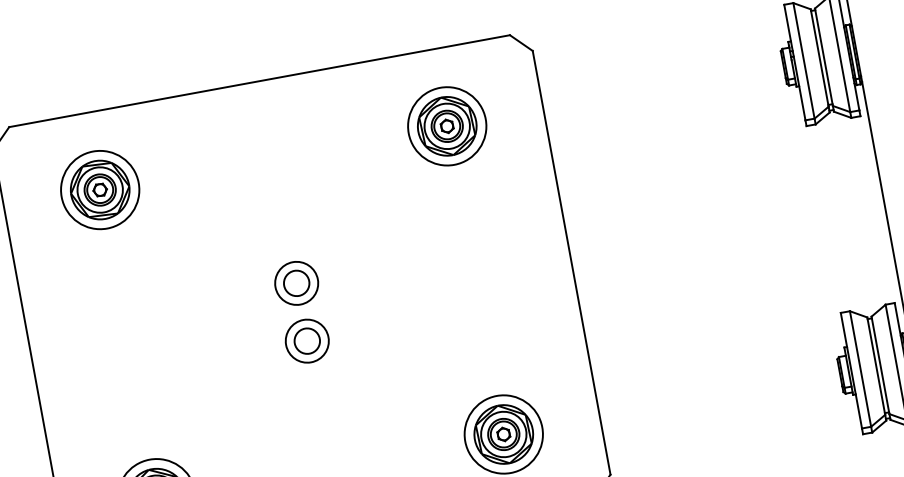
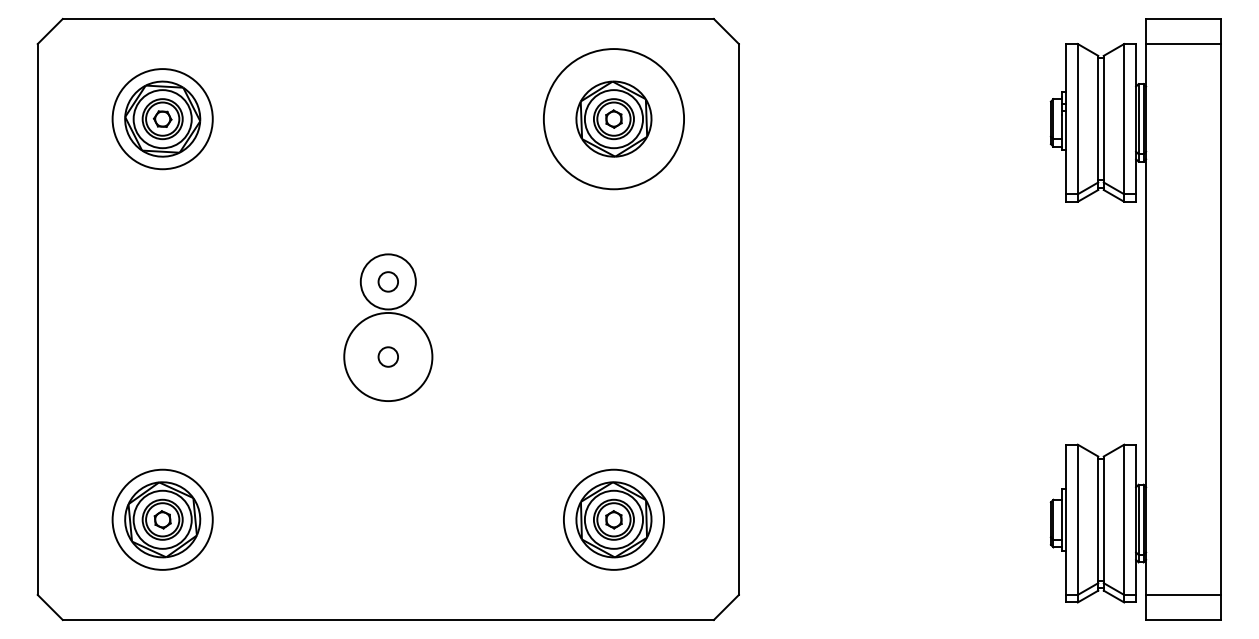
circle: (446, 126) -> (613, 119), size x1.4
circle: (296, 283) -> (388, 281), size x0.6
circle: (306, 340) -> (387, 356), size x1.6
circle: (307, 340) -> (388, 356), size x0.6

